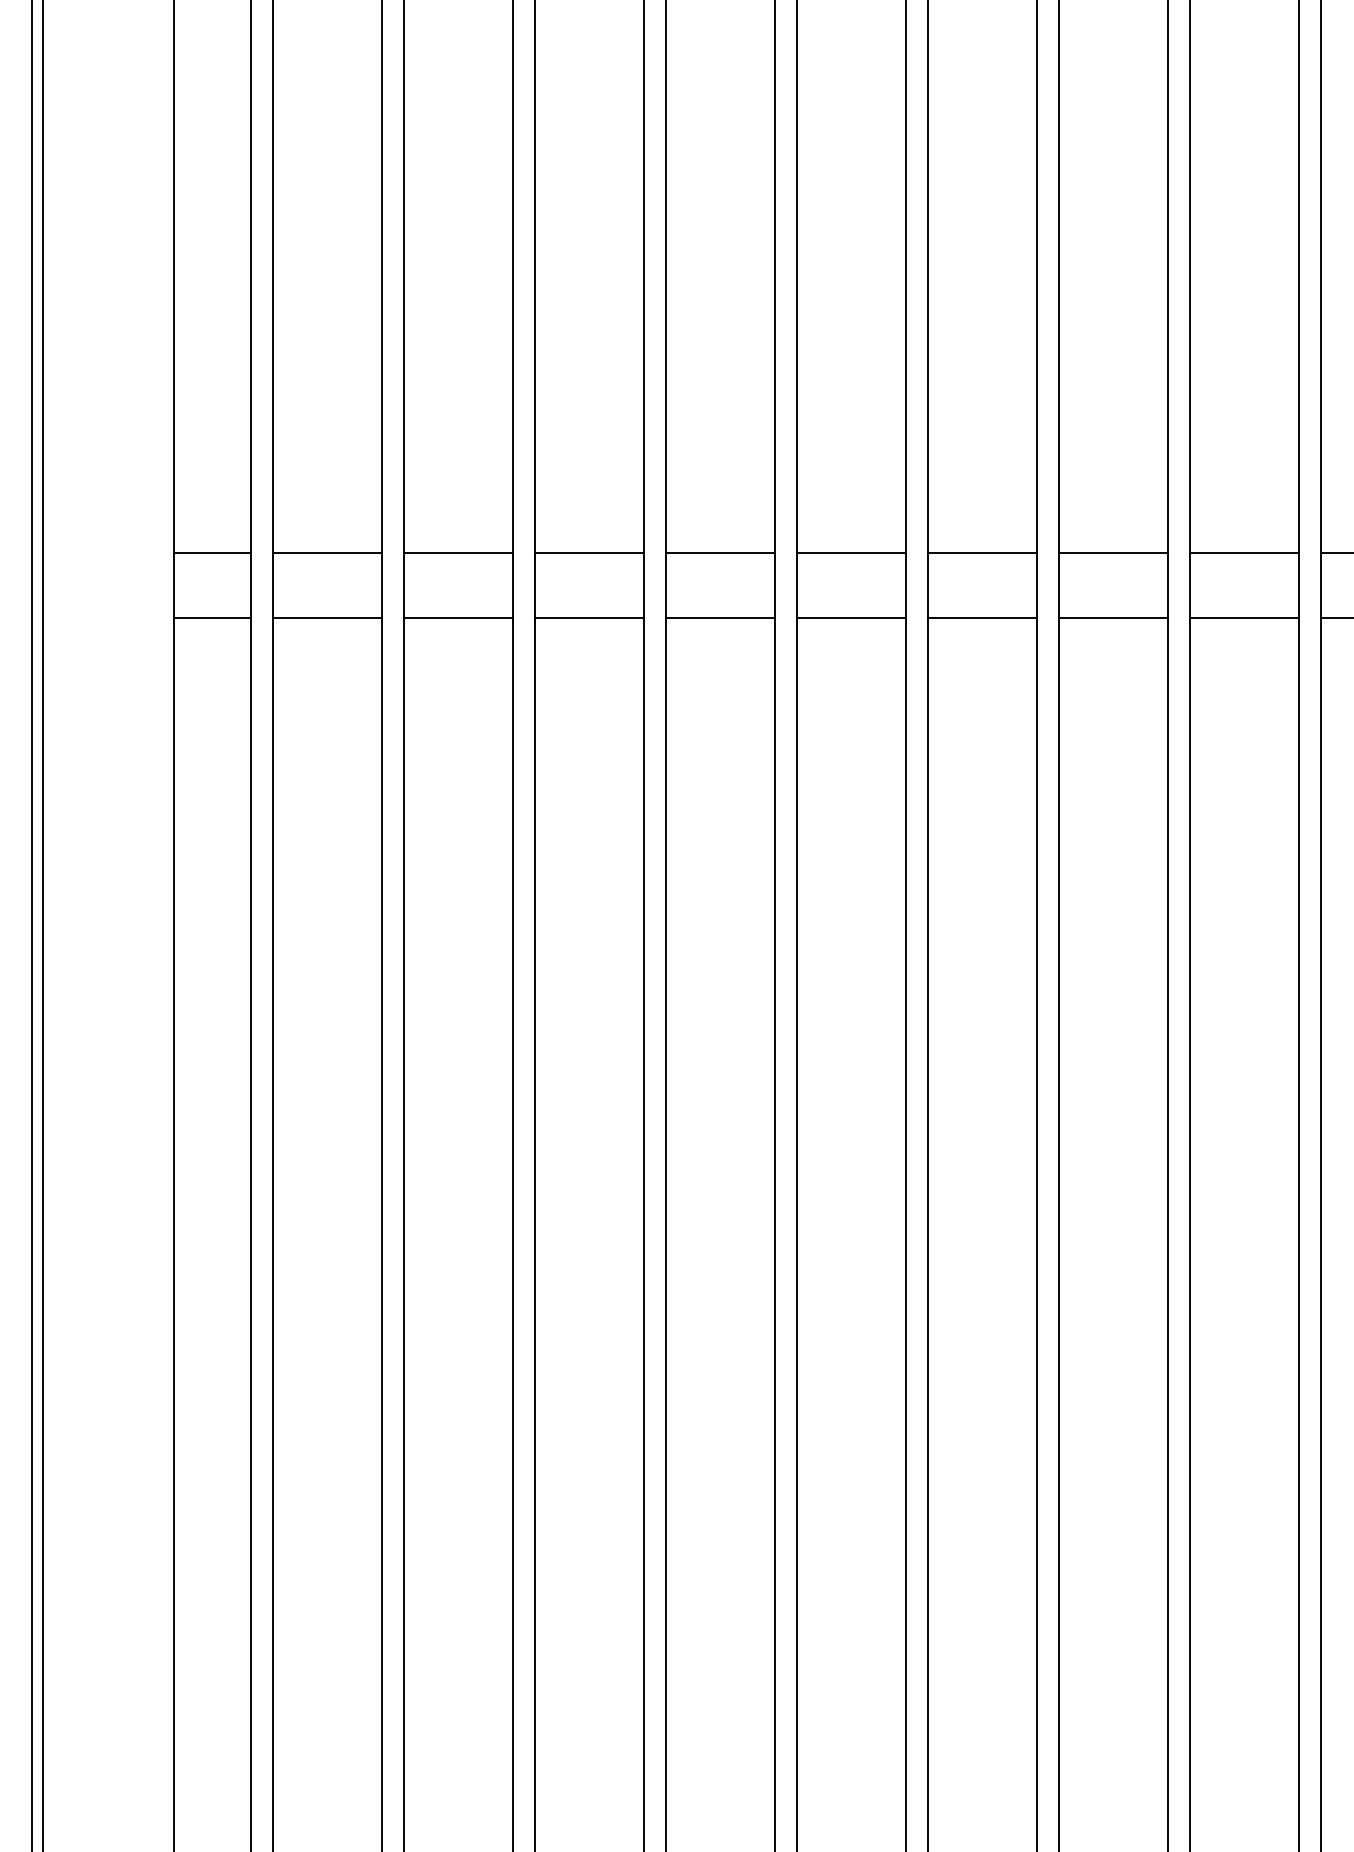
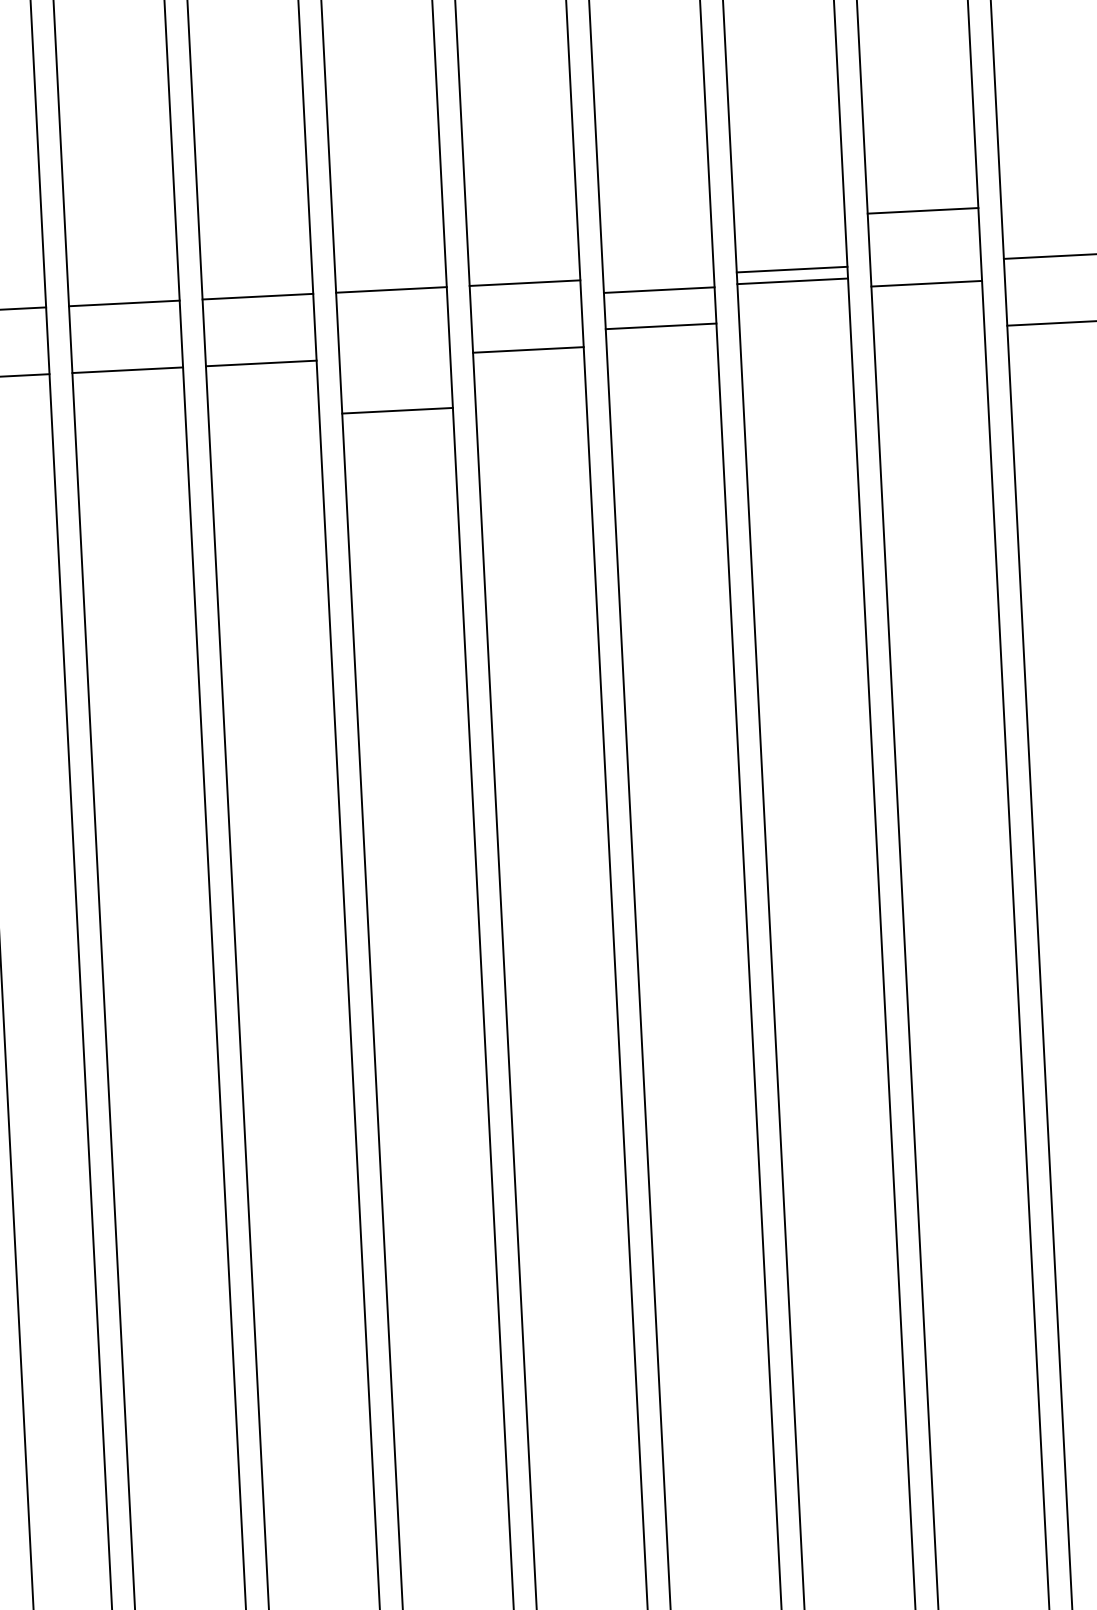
line: (851, 552) -> (661, 326), moved
line: (1113, 552) -> (923, 210), moved
line: (589, 618) -> (397, 410), moved
line: (851, 618) -> (659, 290), moved
line: (982, 618) -> (792, 281), moved
line: (1113, 618) -> (926, 283), moved

